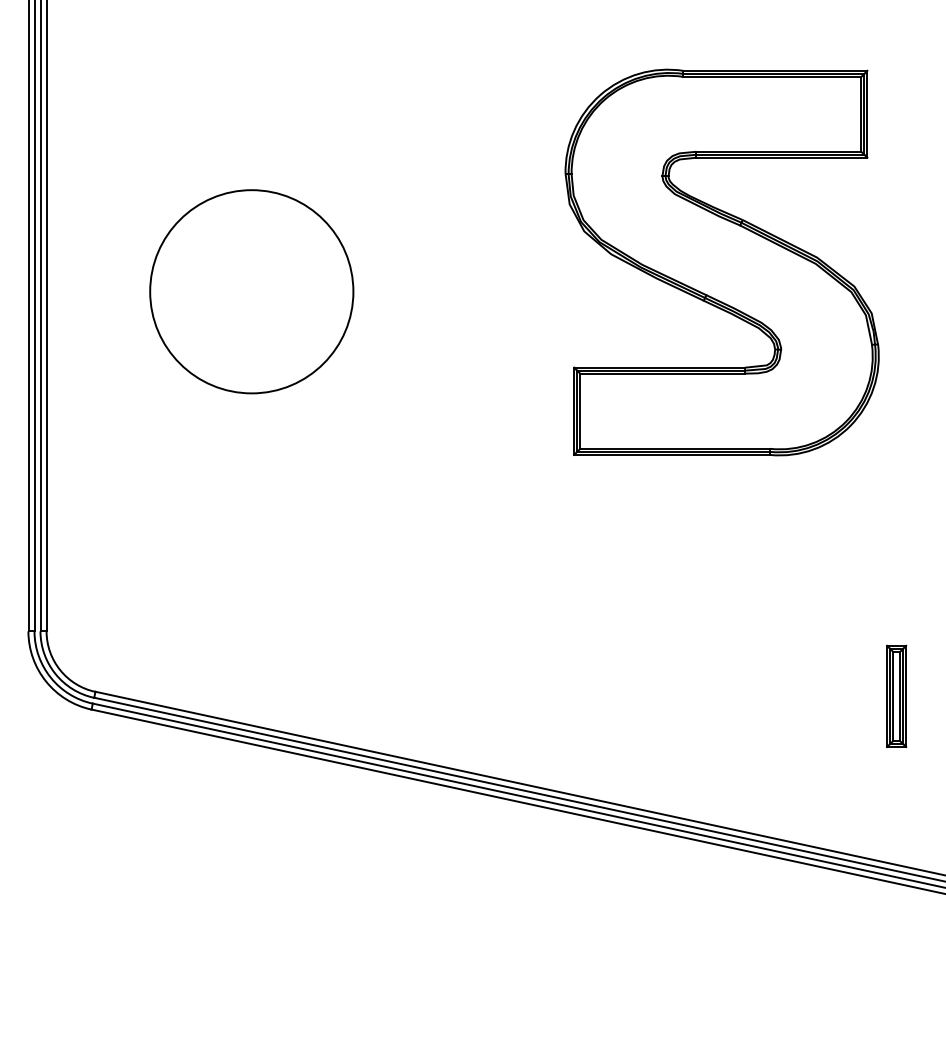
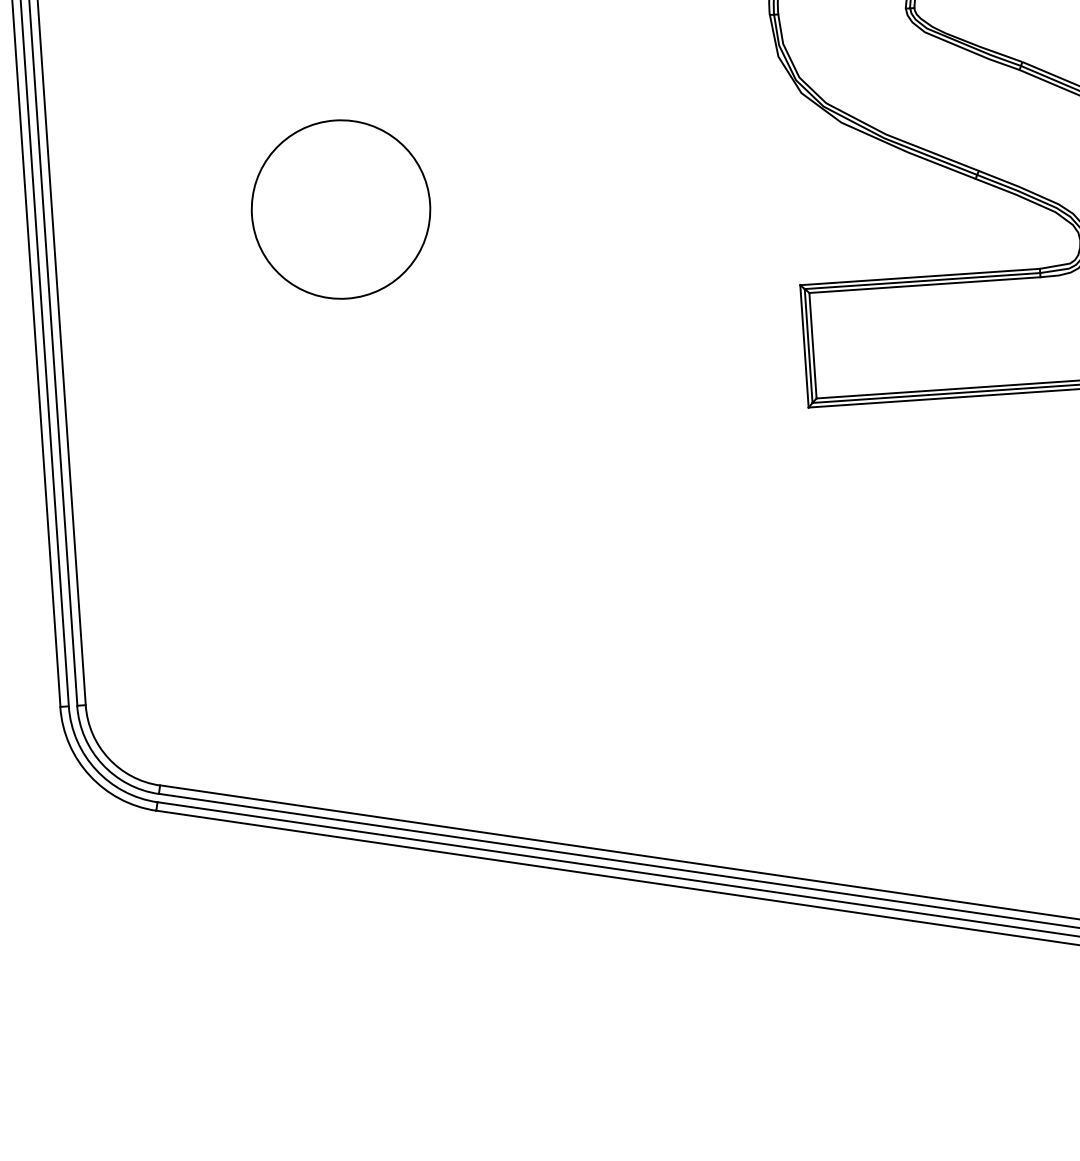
circle: (251, 291) -> (340, 209), size x0.62

